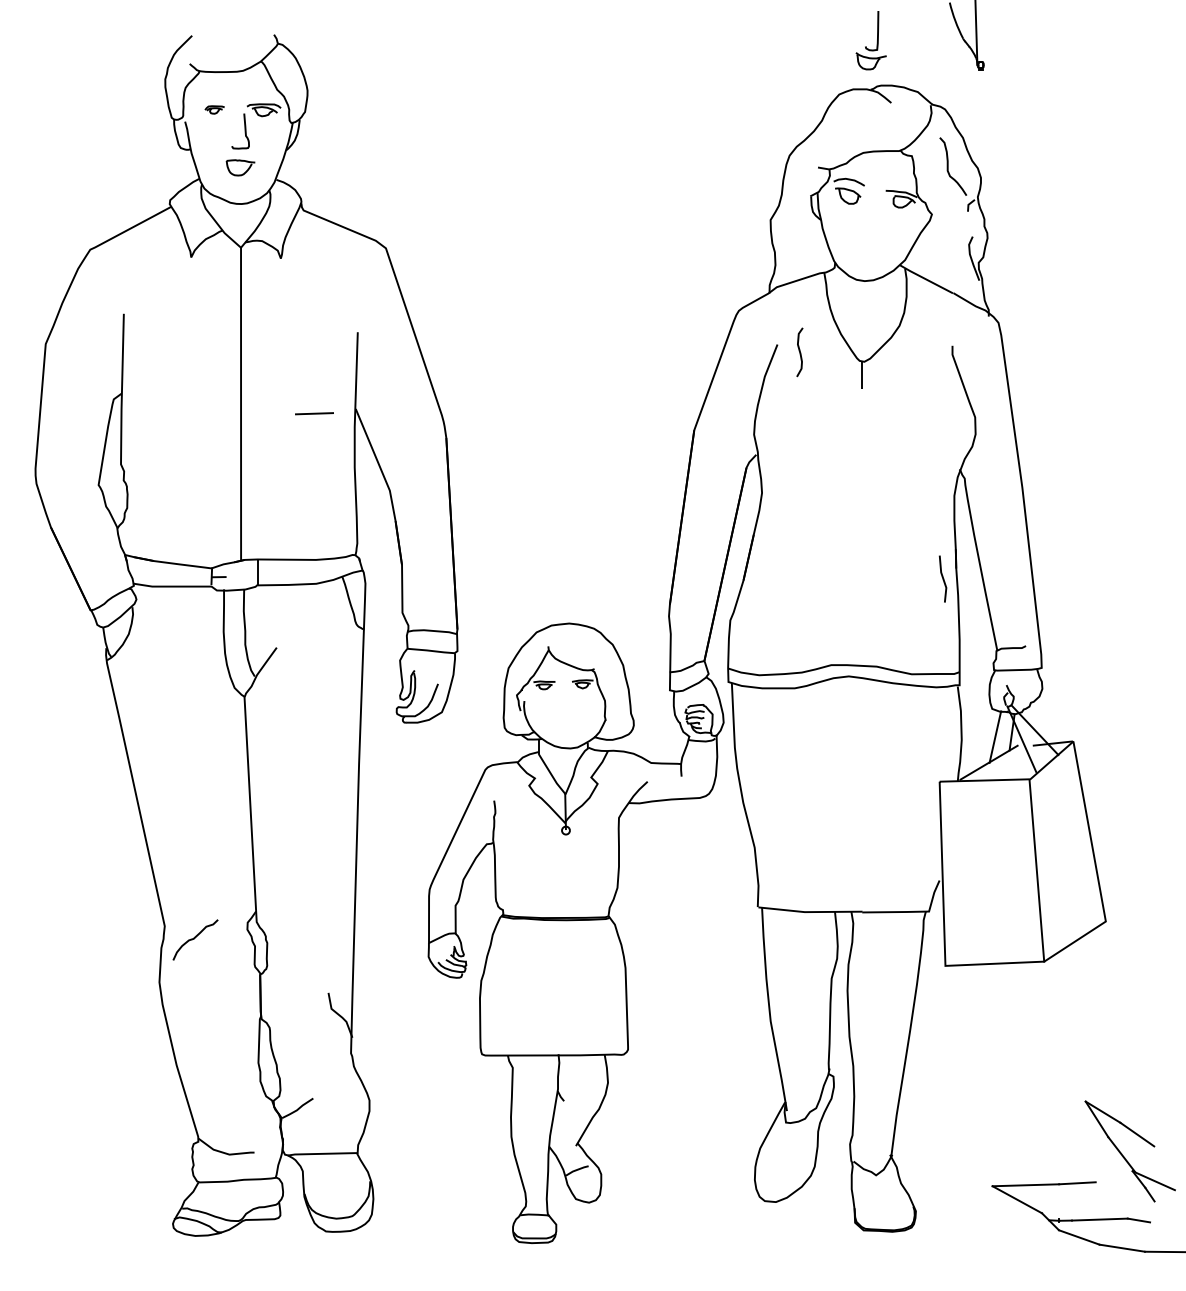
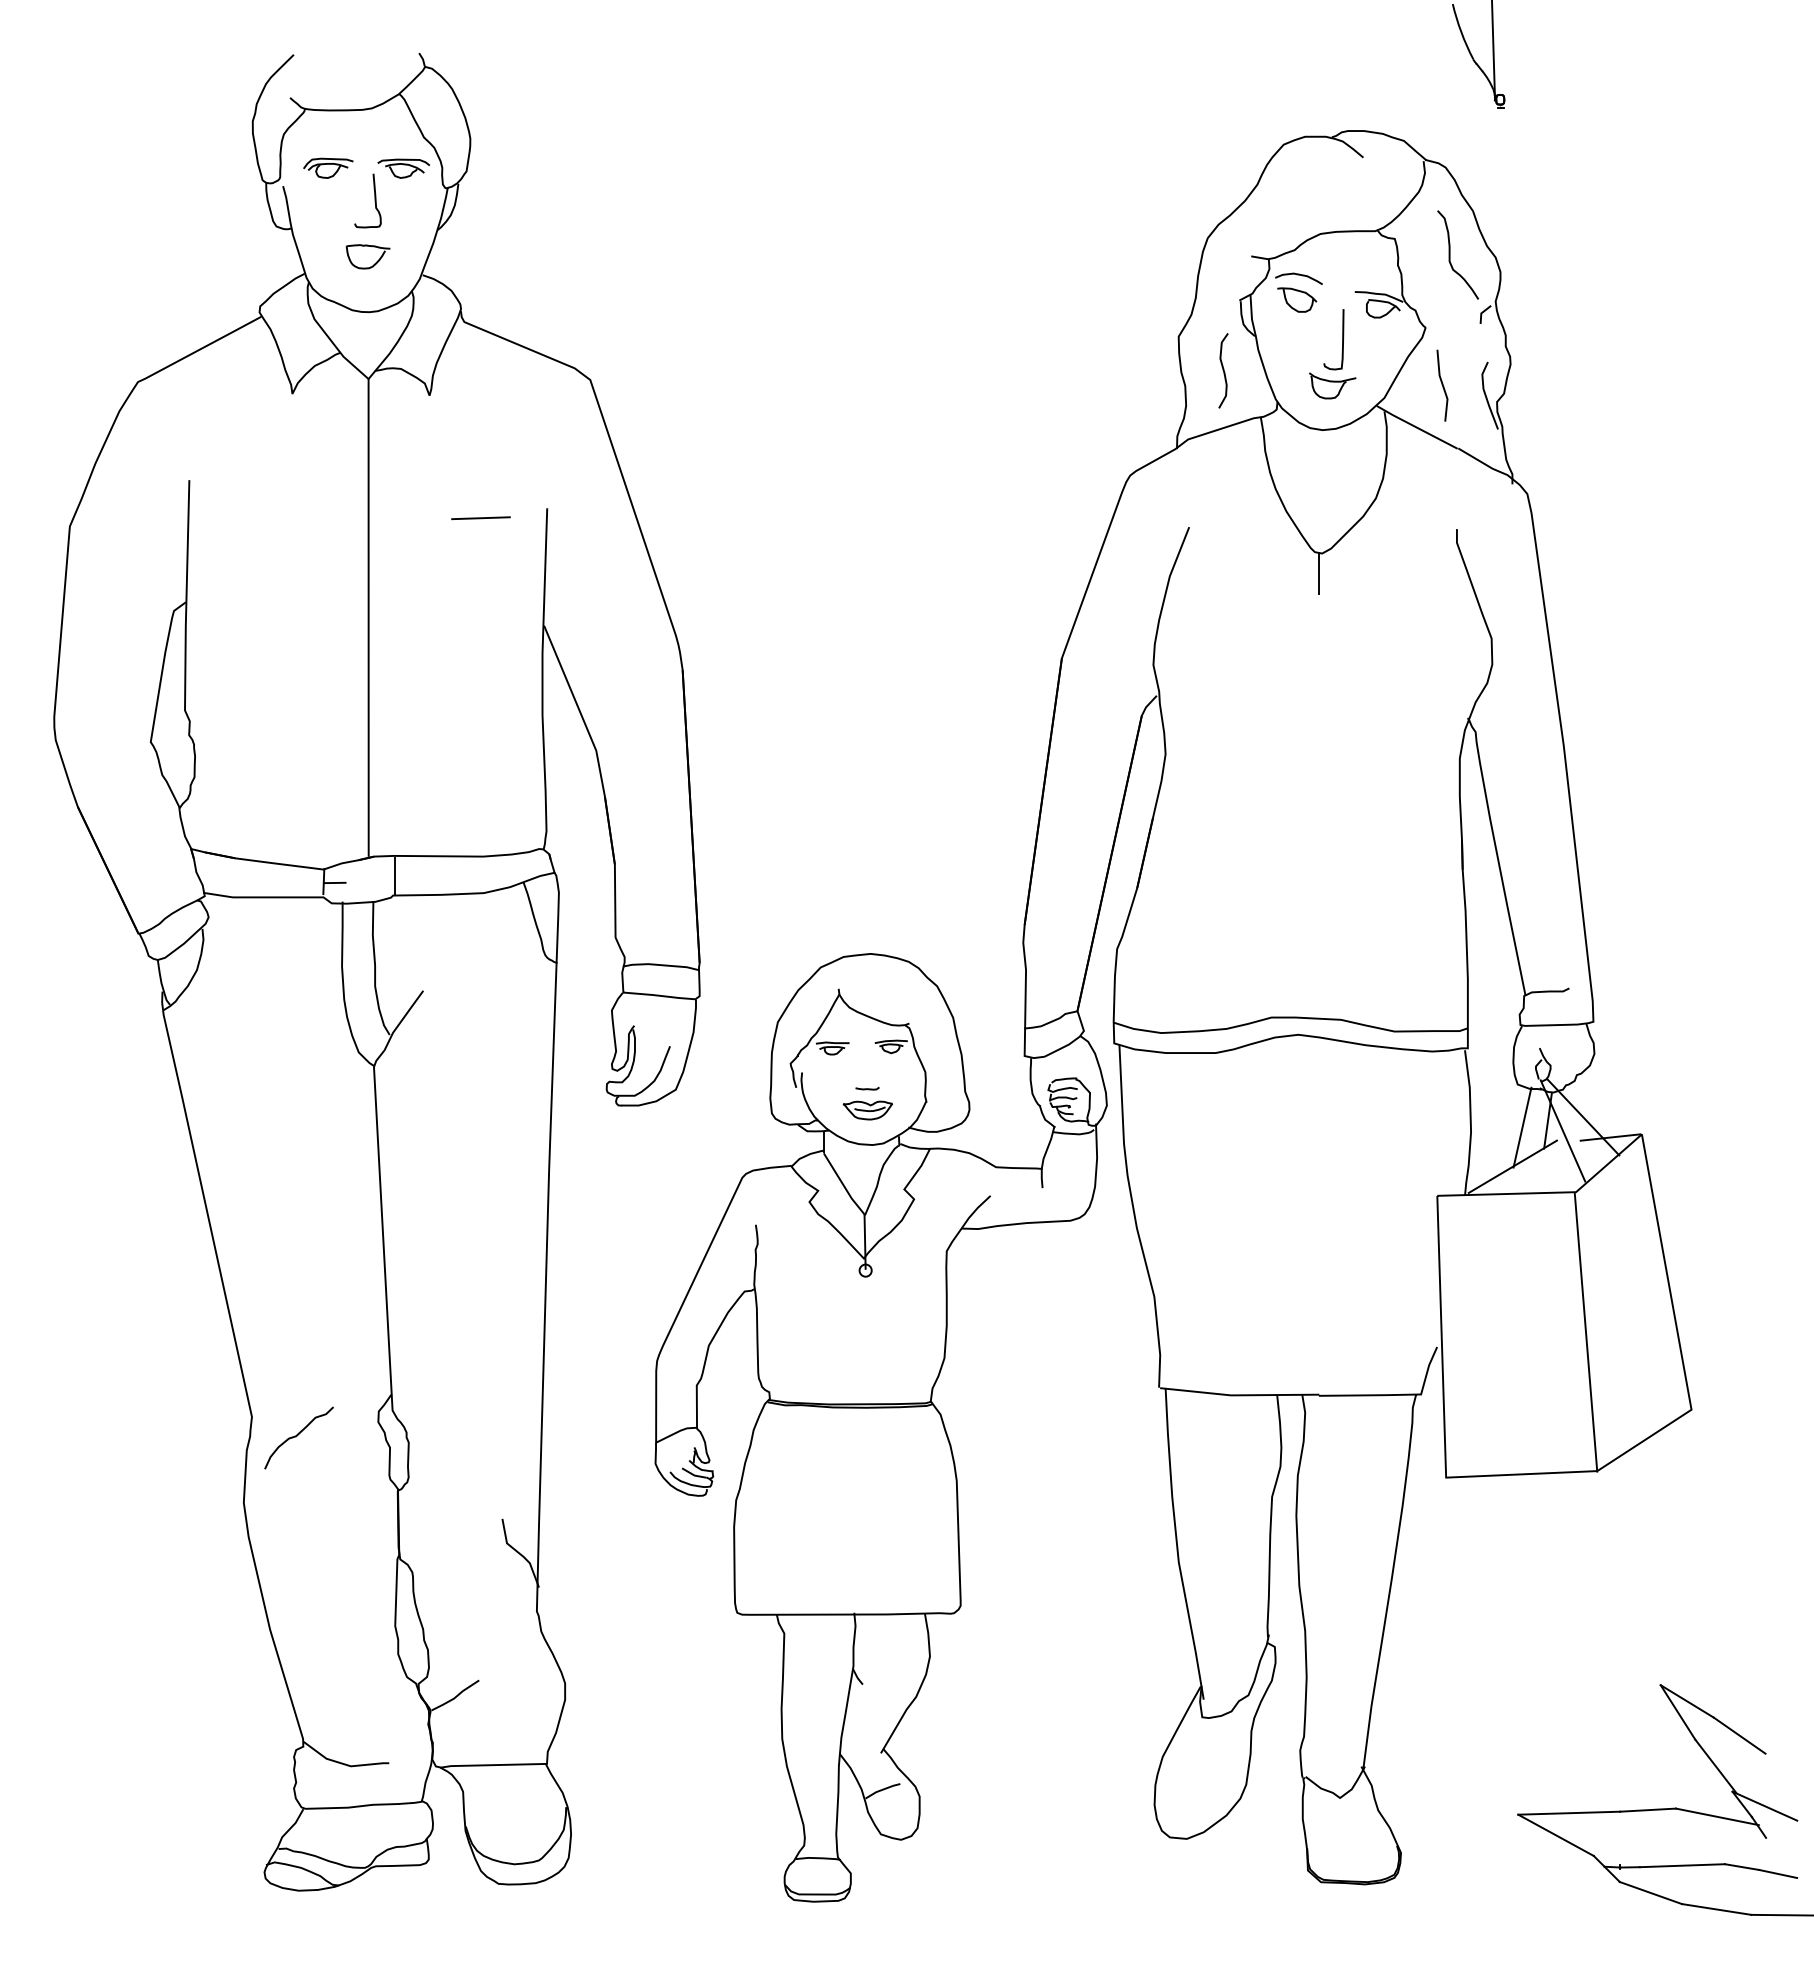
part: (876, 42) -> (1340, 357), moved
part: (214, 109) -> (328, 167), size x1.67
curve: (799, 352) -> (1222, 371), moved
line: (314, 413) -> (480, 517), moved
line: (942, 578) -> (1441, 384), moved
part: (567, 721) -> (867, 1103), added
line: (1122, 1187) -> (1716, 1816), added
line: (1162, 1224) -> (1778, 1873), added

